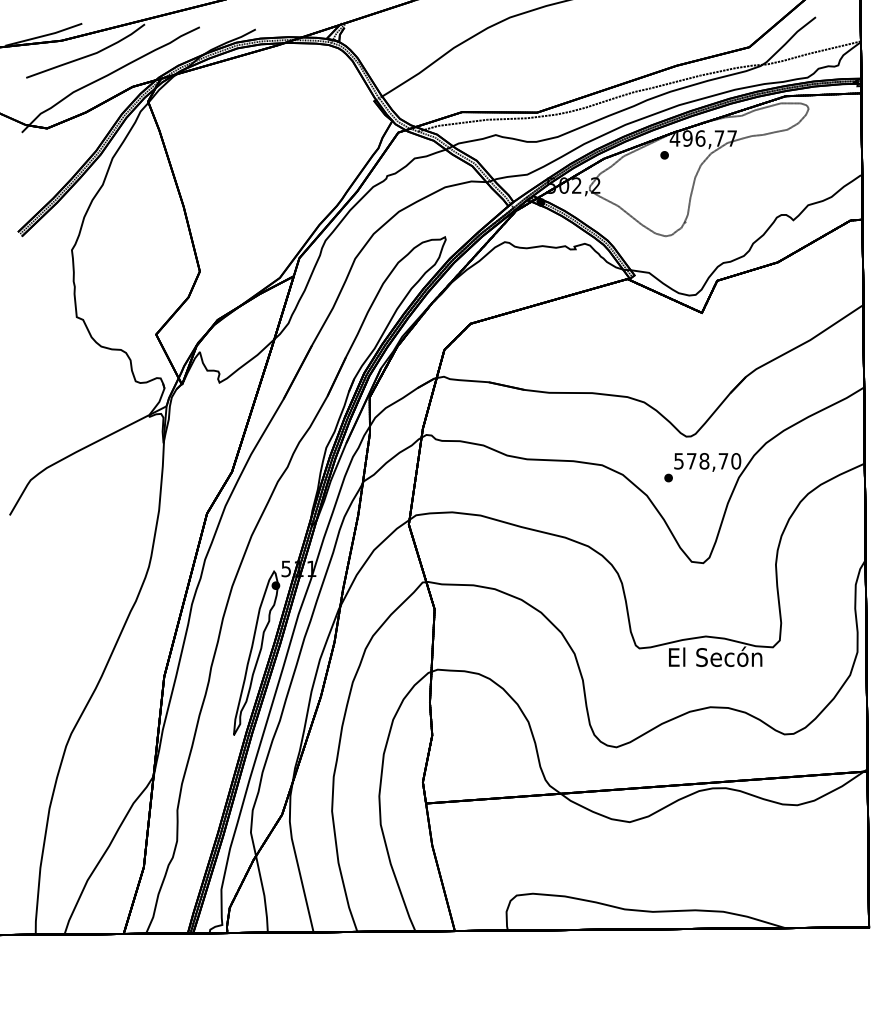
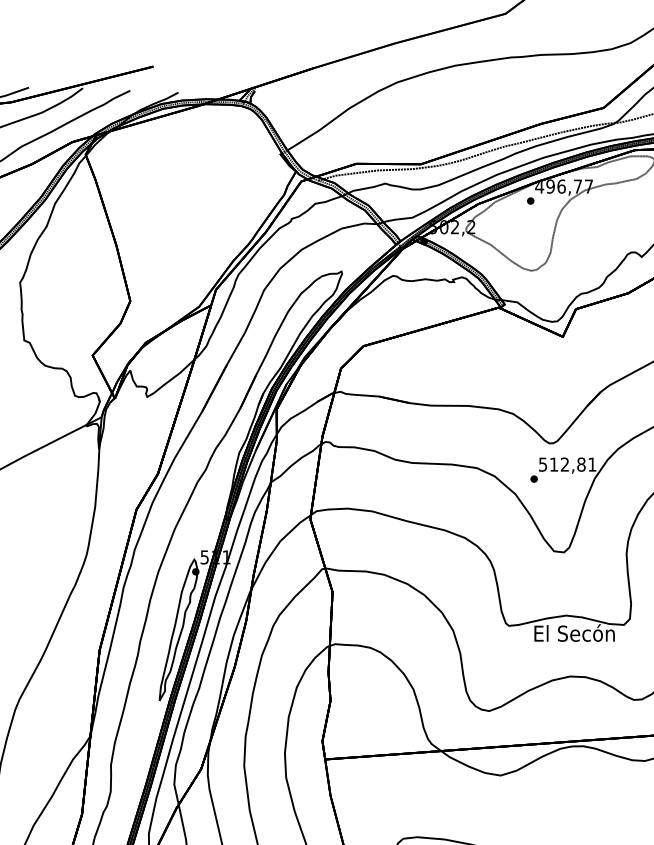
text: (714, 461) -> (573, 464), 578,70 -> 512,81

